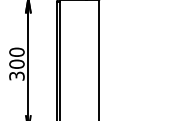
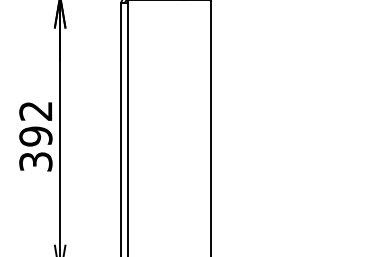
text: (16, 57) -> (34, 122), 300 -> 392

